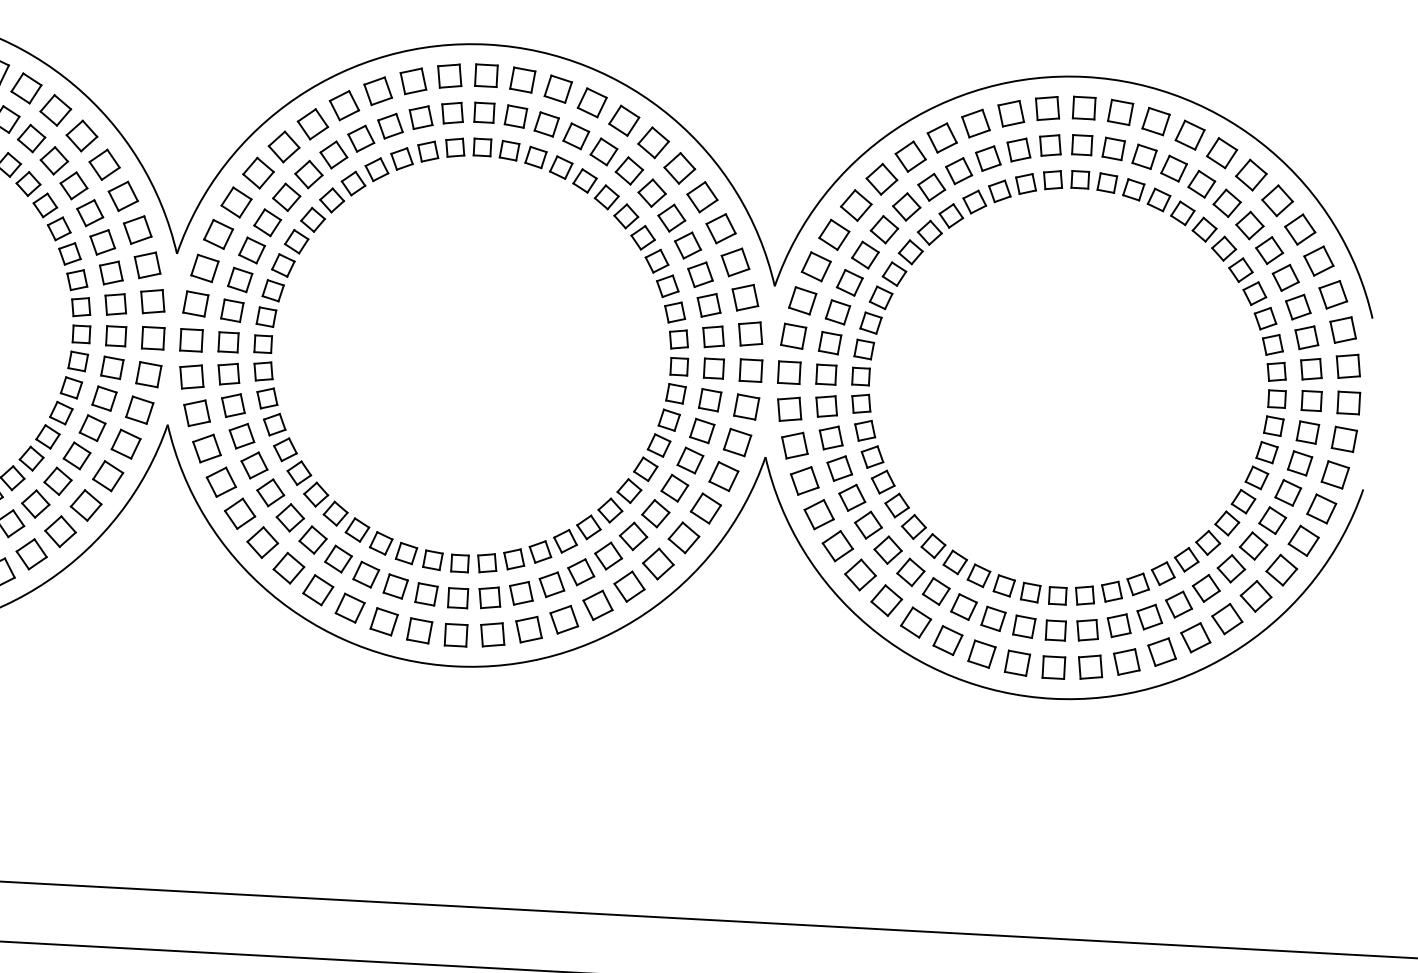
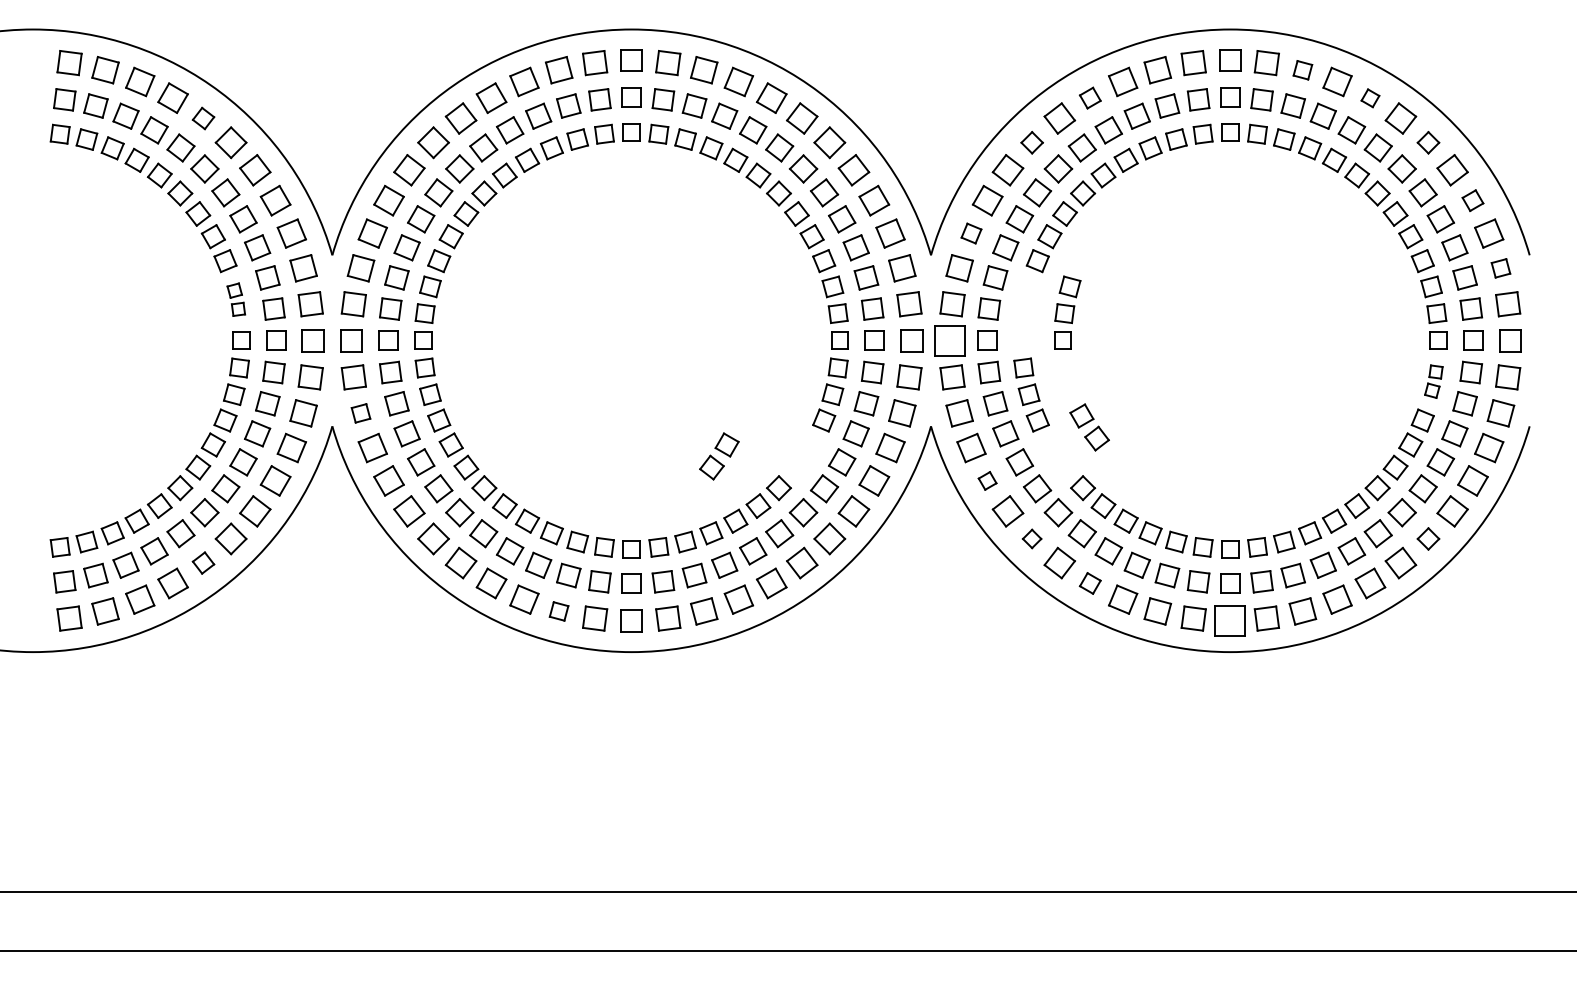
part: (55, 110) -> (203, 118), size x0.7
part: (1155, 121) -> (1302, 70), size x0.7
part: (942, 137) -> (1090, 97), size x0.7
part: (1222, 153) -> (1370, 98), size x0.6
part: (881, 179) -> (1031, 142), size x0.7
part: (1277, 200) -> (1428, 142), size x0.7
part: (1318, 260) -> (1472, 200), size x0.7
part: (816, 266) -> (971, 233), size x0.7
part: (77, 292) -> (235, 299), size x0.7
part: (1342, 330) -> (1500, 268), size x0.7
part: (867, 348) -> (1067, 312), moved
part: (788, 372) -> (949, 340), size x1.4
part: (196, 413) -> (360, 413), size x0.7
part: (1269, 439) -> (1433, 381), size x0.7
part: (637, 480) -> (719, 456), moved
part: (890, 494) -> (1089, 427), moved
part: (818, 514) -> (987, 480), size x0.6
part: (31, 553) -> (203, 562), size x0.7
part: (859, 574) -> (1031, 538), size x0.6
part: (1256, 595) -> (1428, 538), size x0.7
part: (383, 621) -> (558, 611), size x0.7
part: (916, 622) -> (1090, 583), size x0.7
part: (1054, 667) -> (1230, 620), size x1.4

